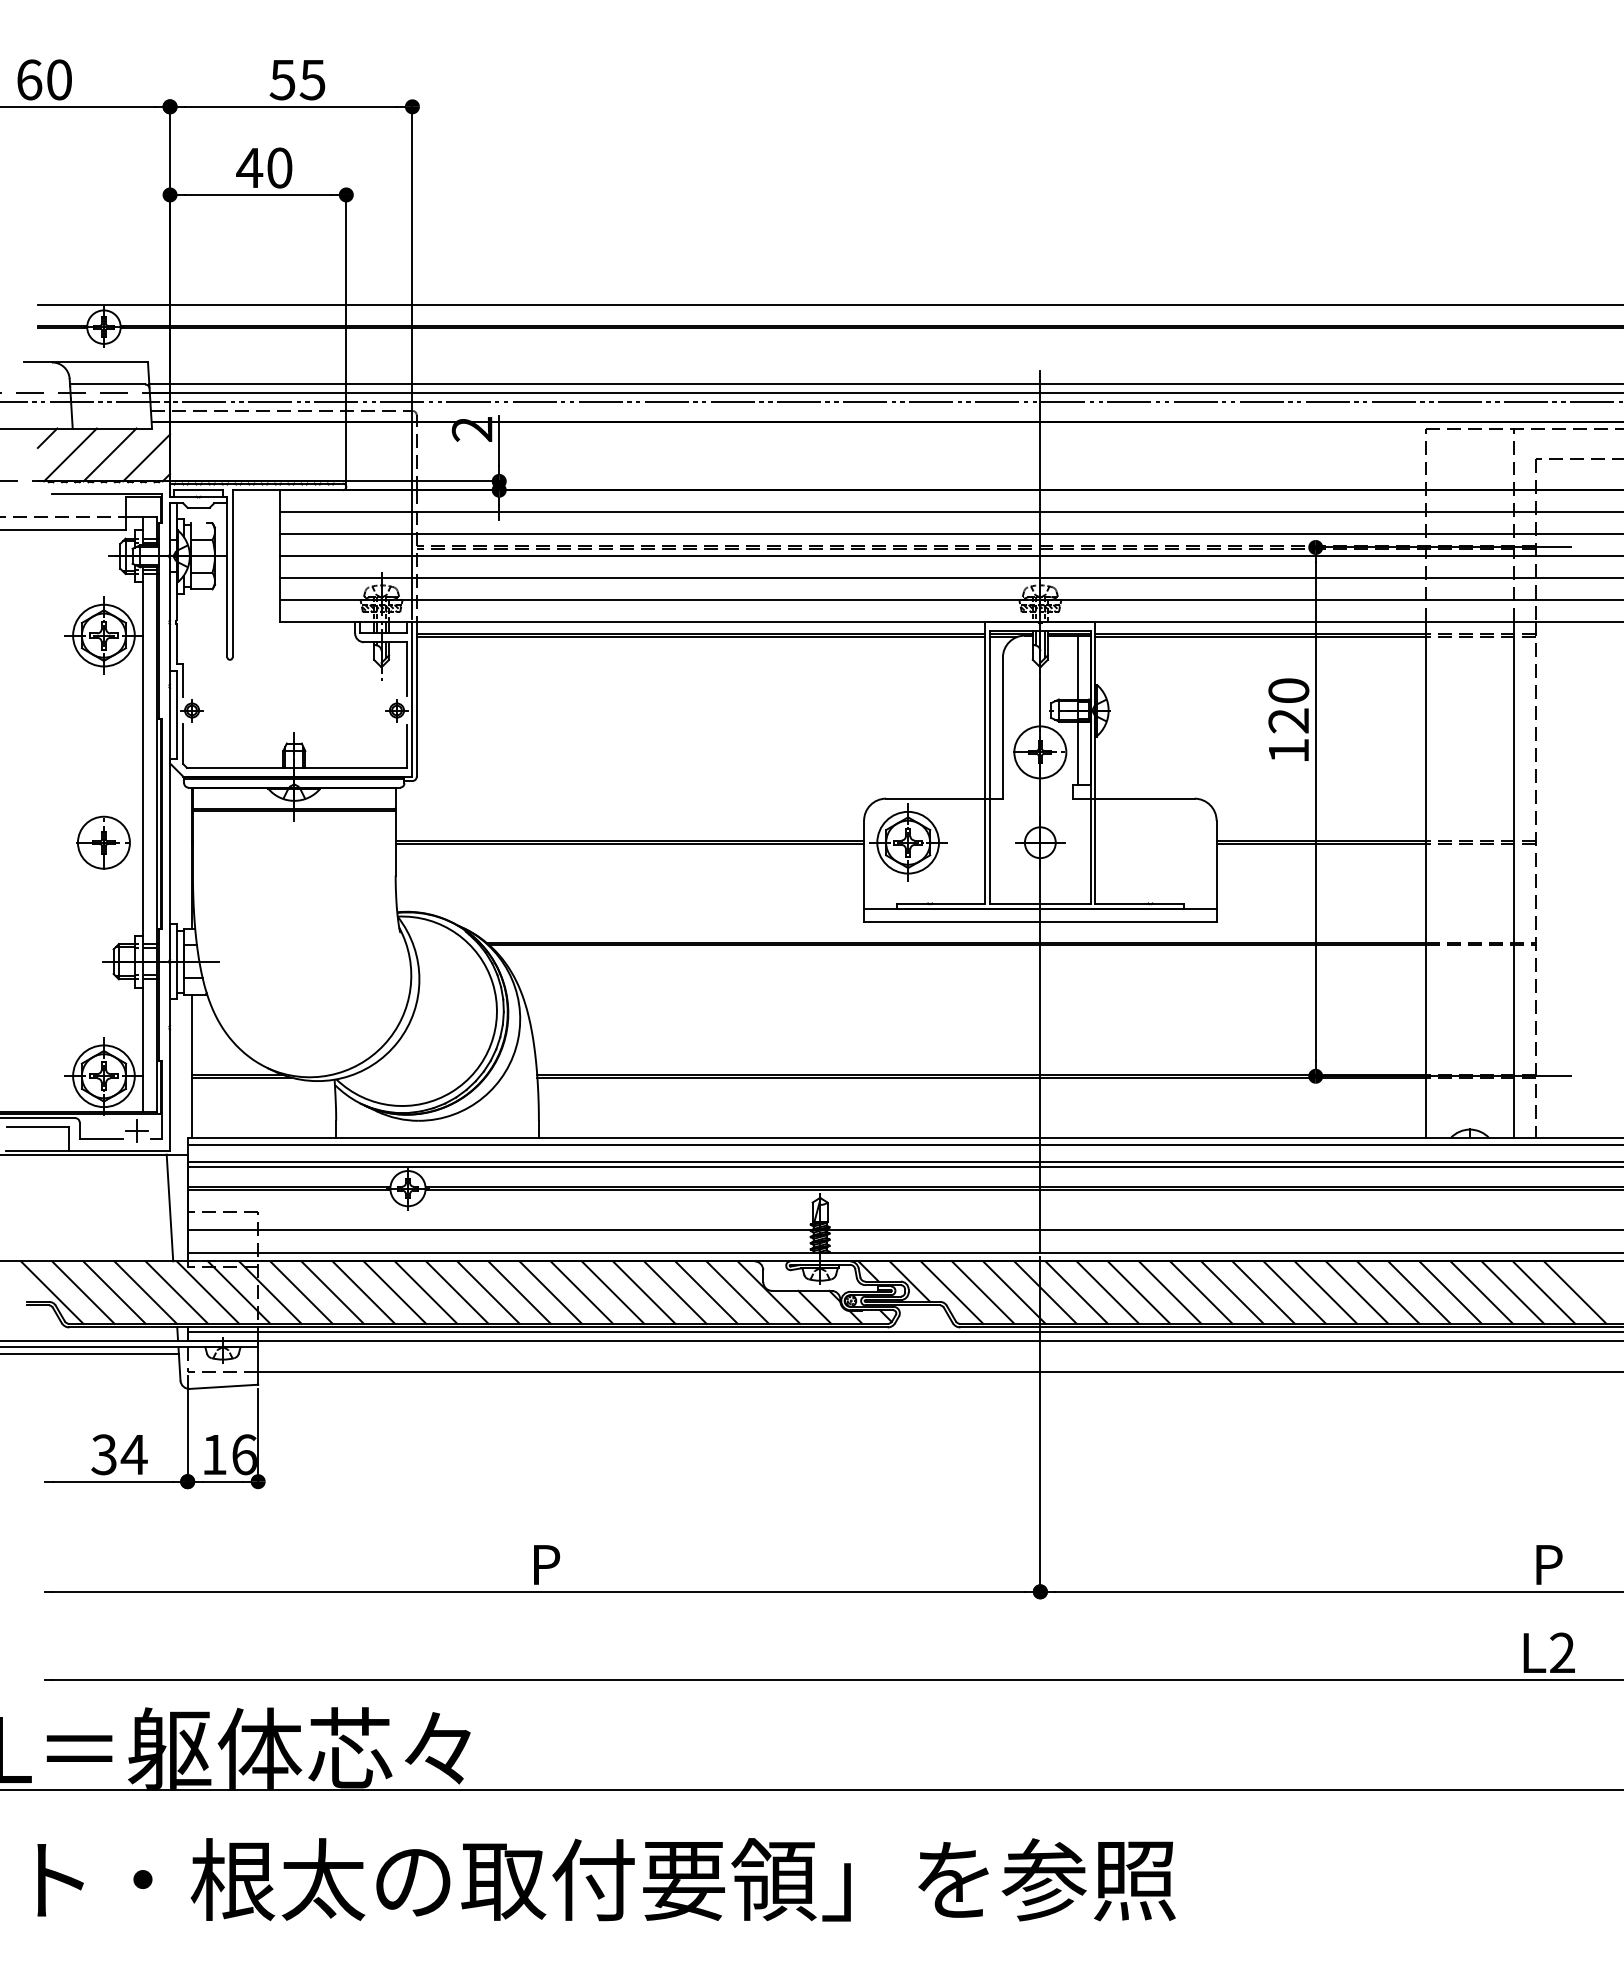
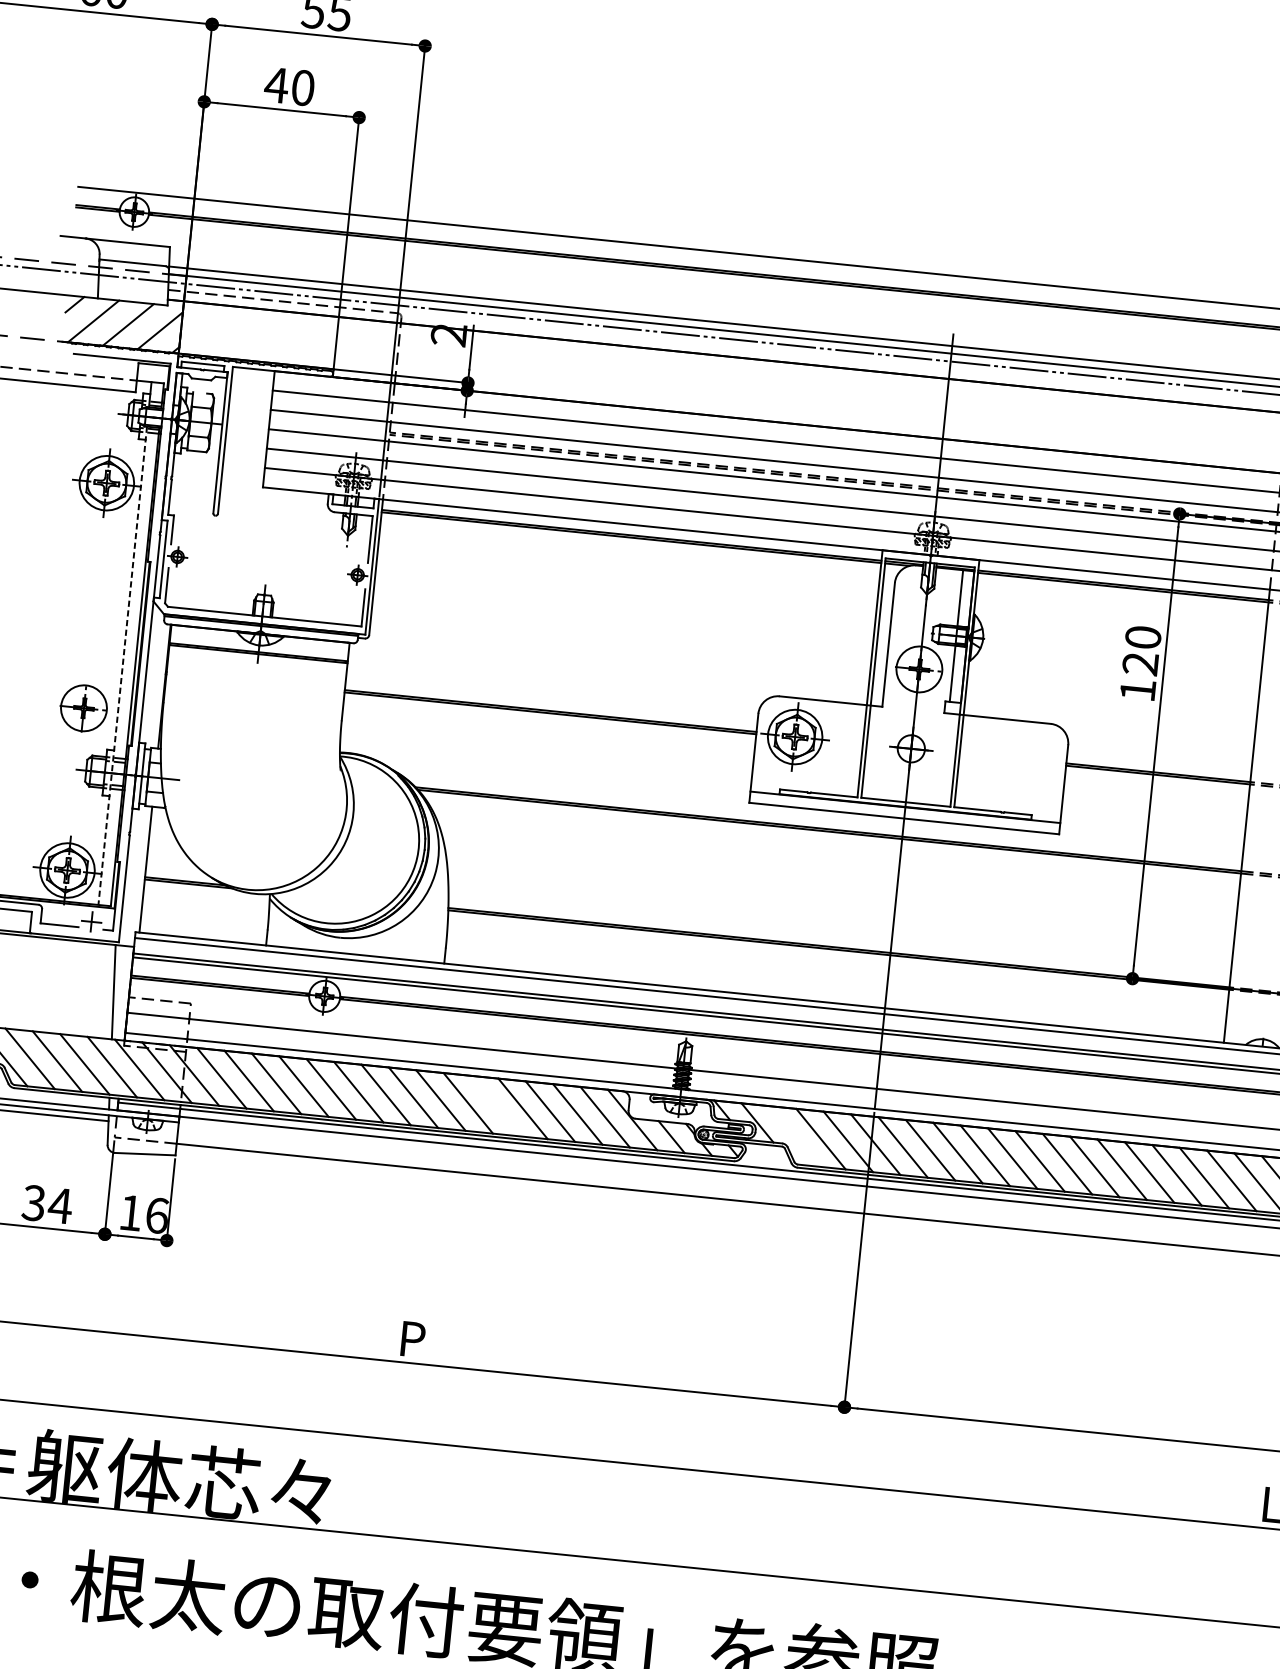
line: (142, 839) -> (122, 665), solid -> dashed
part: (103, 842) -> (83, 708), moved
line: (612, 1292) -> (495, 1105), removed
line: (951, 1292) -> (793, 1136), removed

